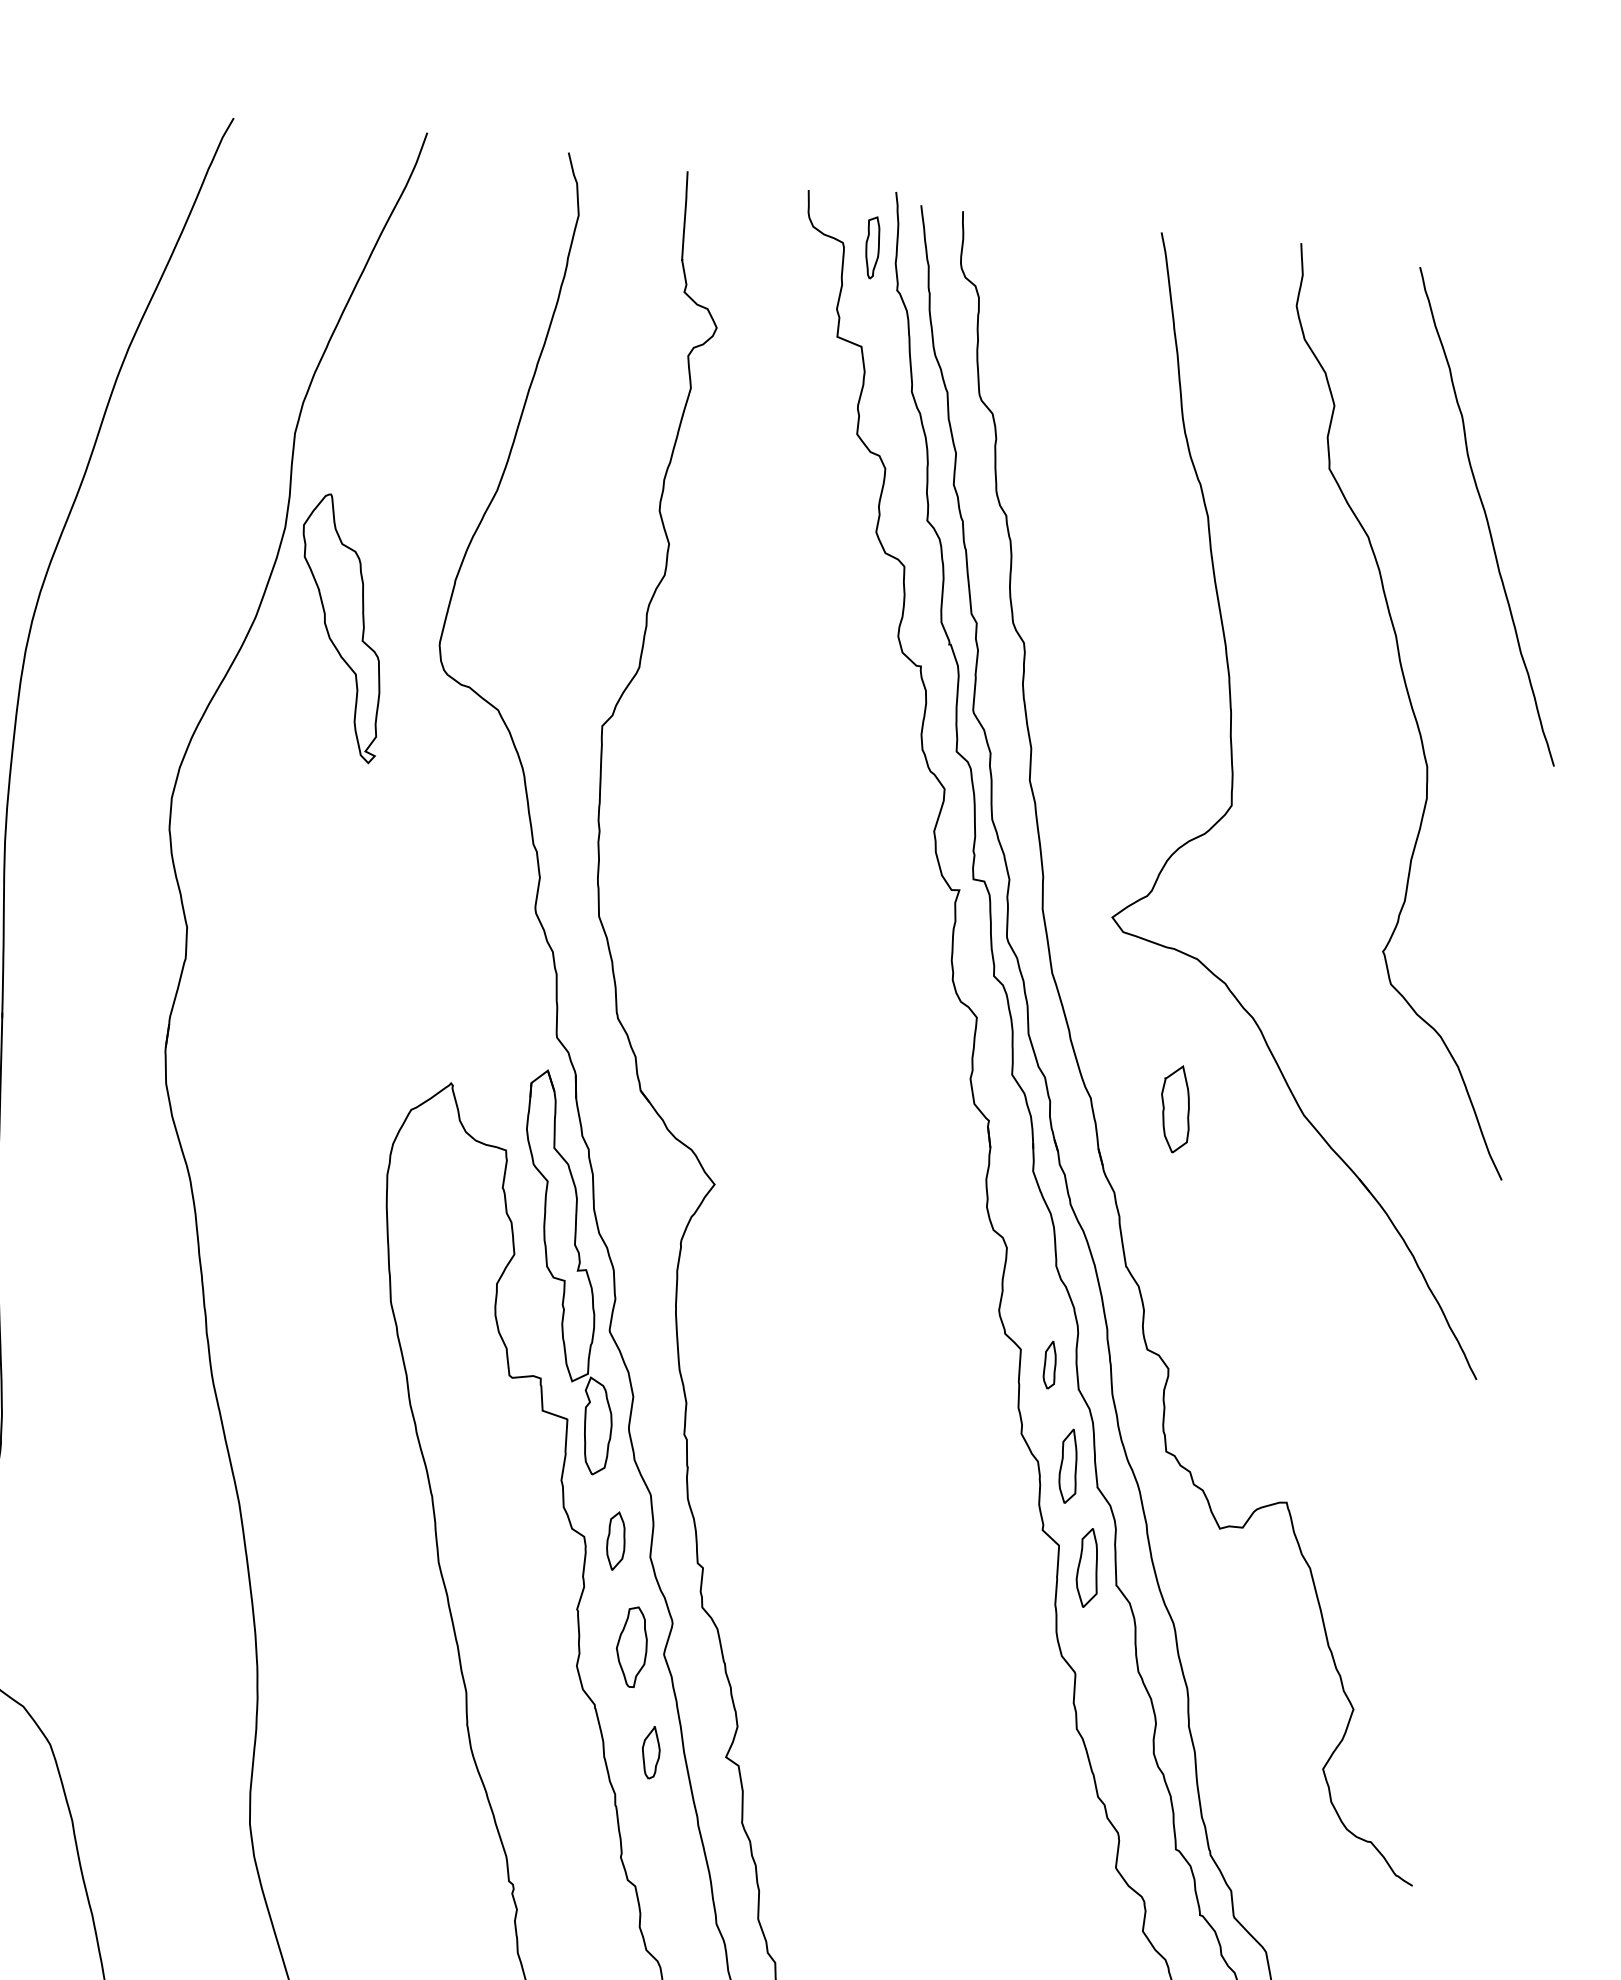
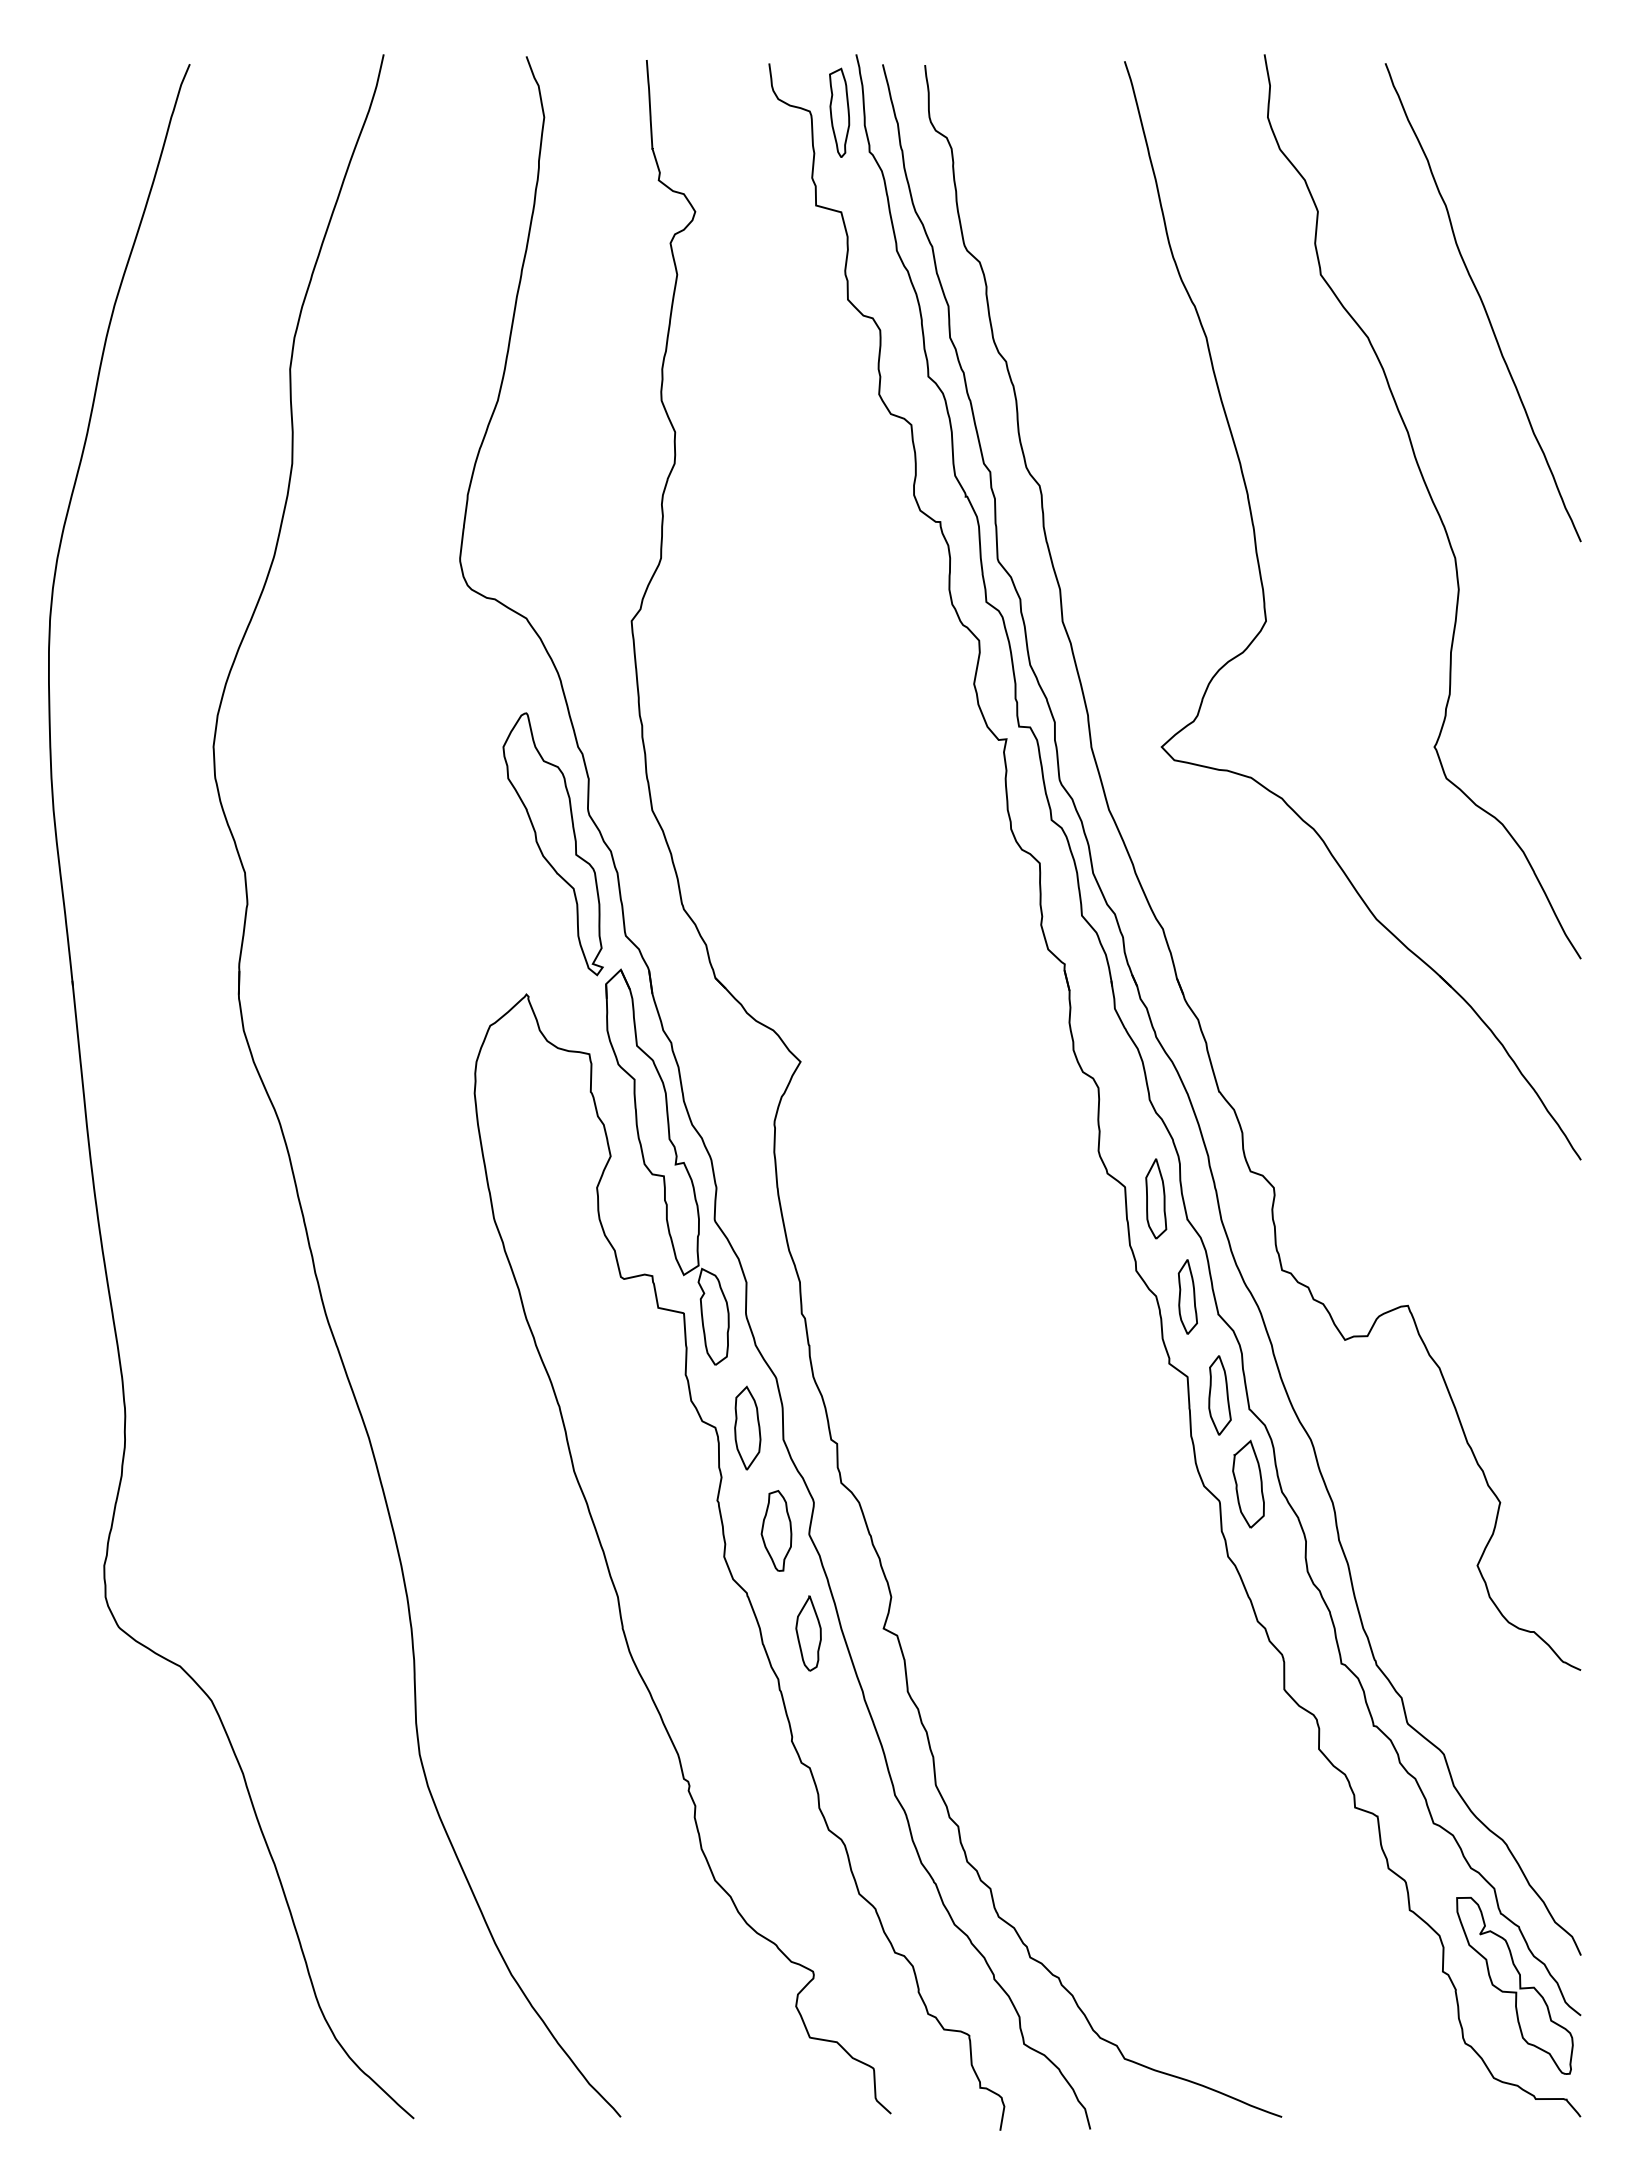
part: (872, 247) -> (839, 112), size x1.43
part: (340, 627) -> (552, 844), moved
part: (1175, 1108) -> (1248, 1483), moved
part: (1050, 1364) -> (1156, 1198), size x1.67
part: (616, 1540) -> (747, 1427), size x1.43
part: (650, 1752) -> (808, 1633), size x1.43

